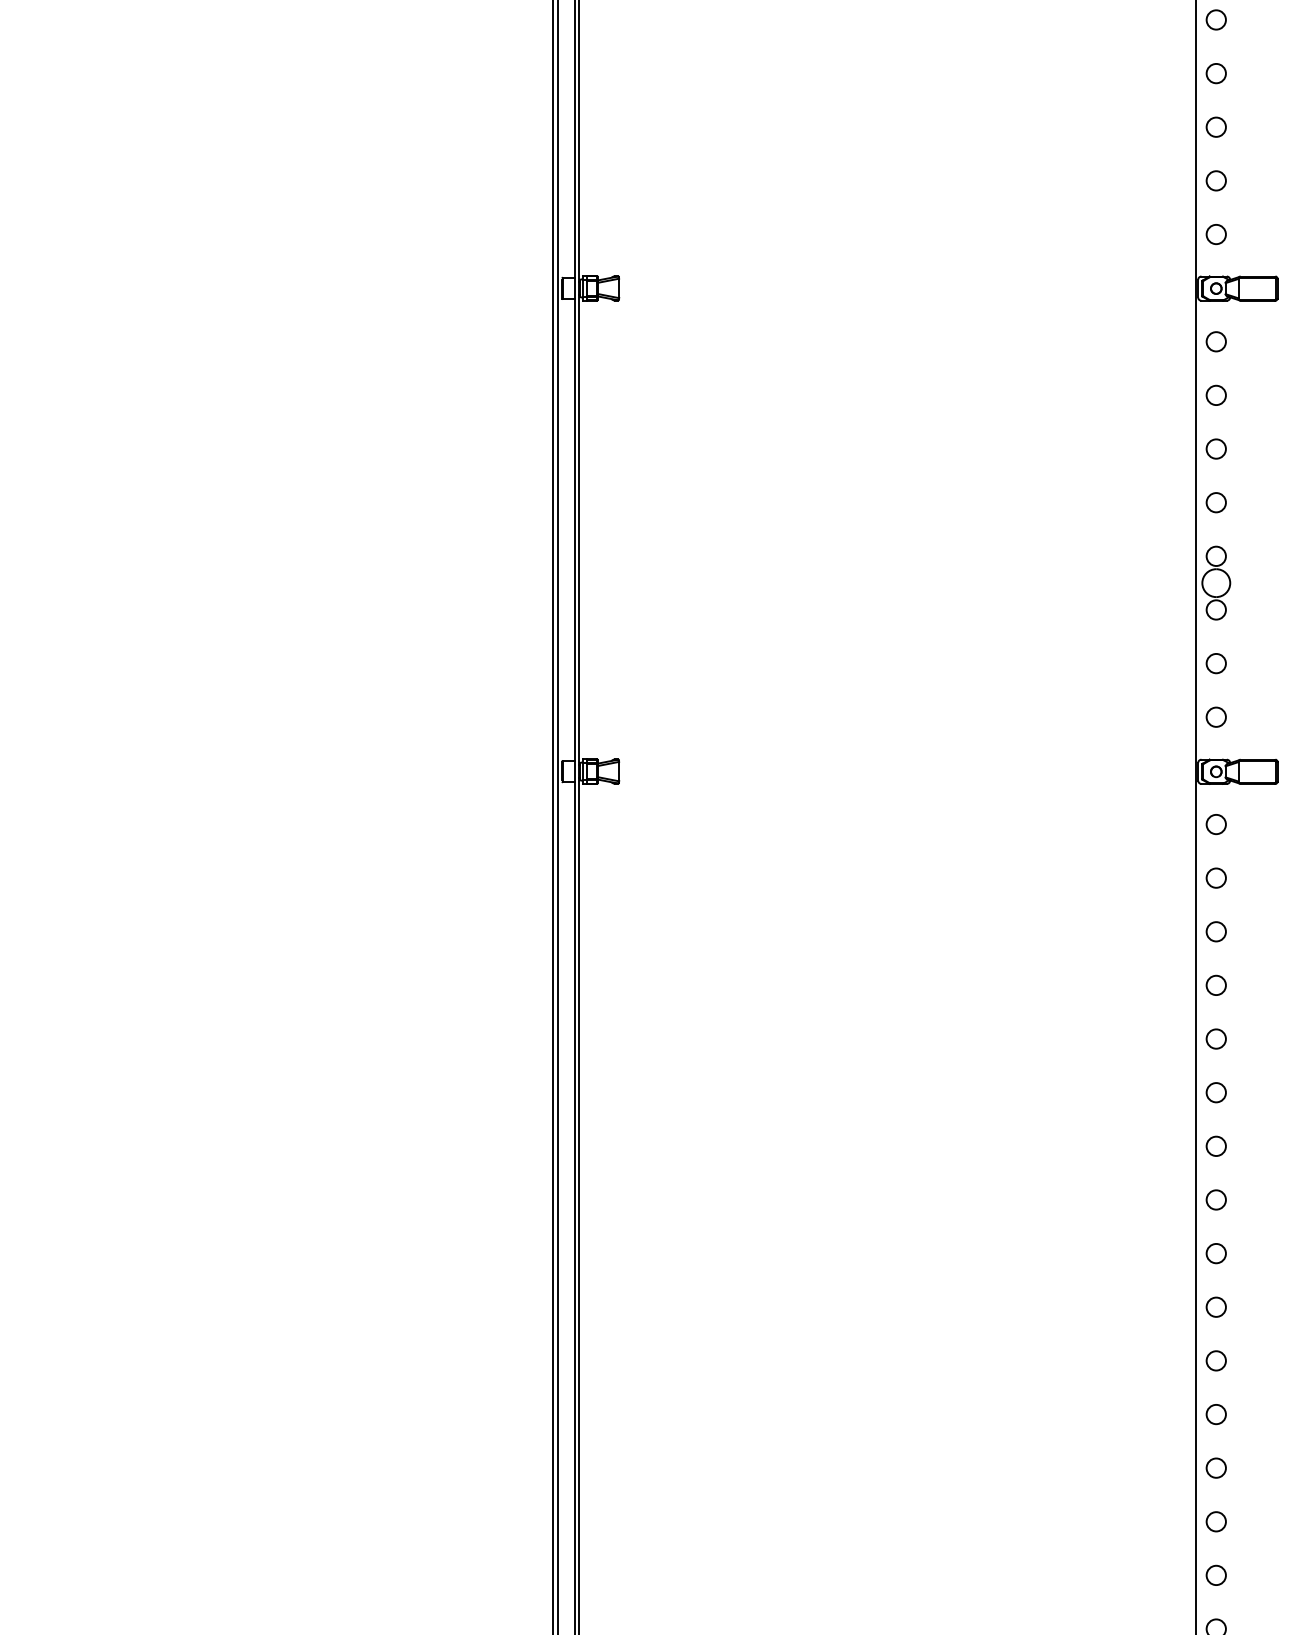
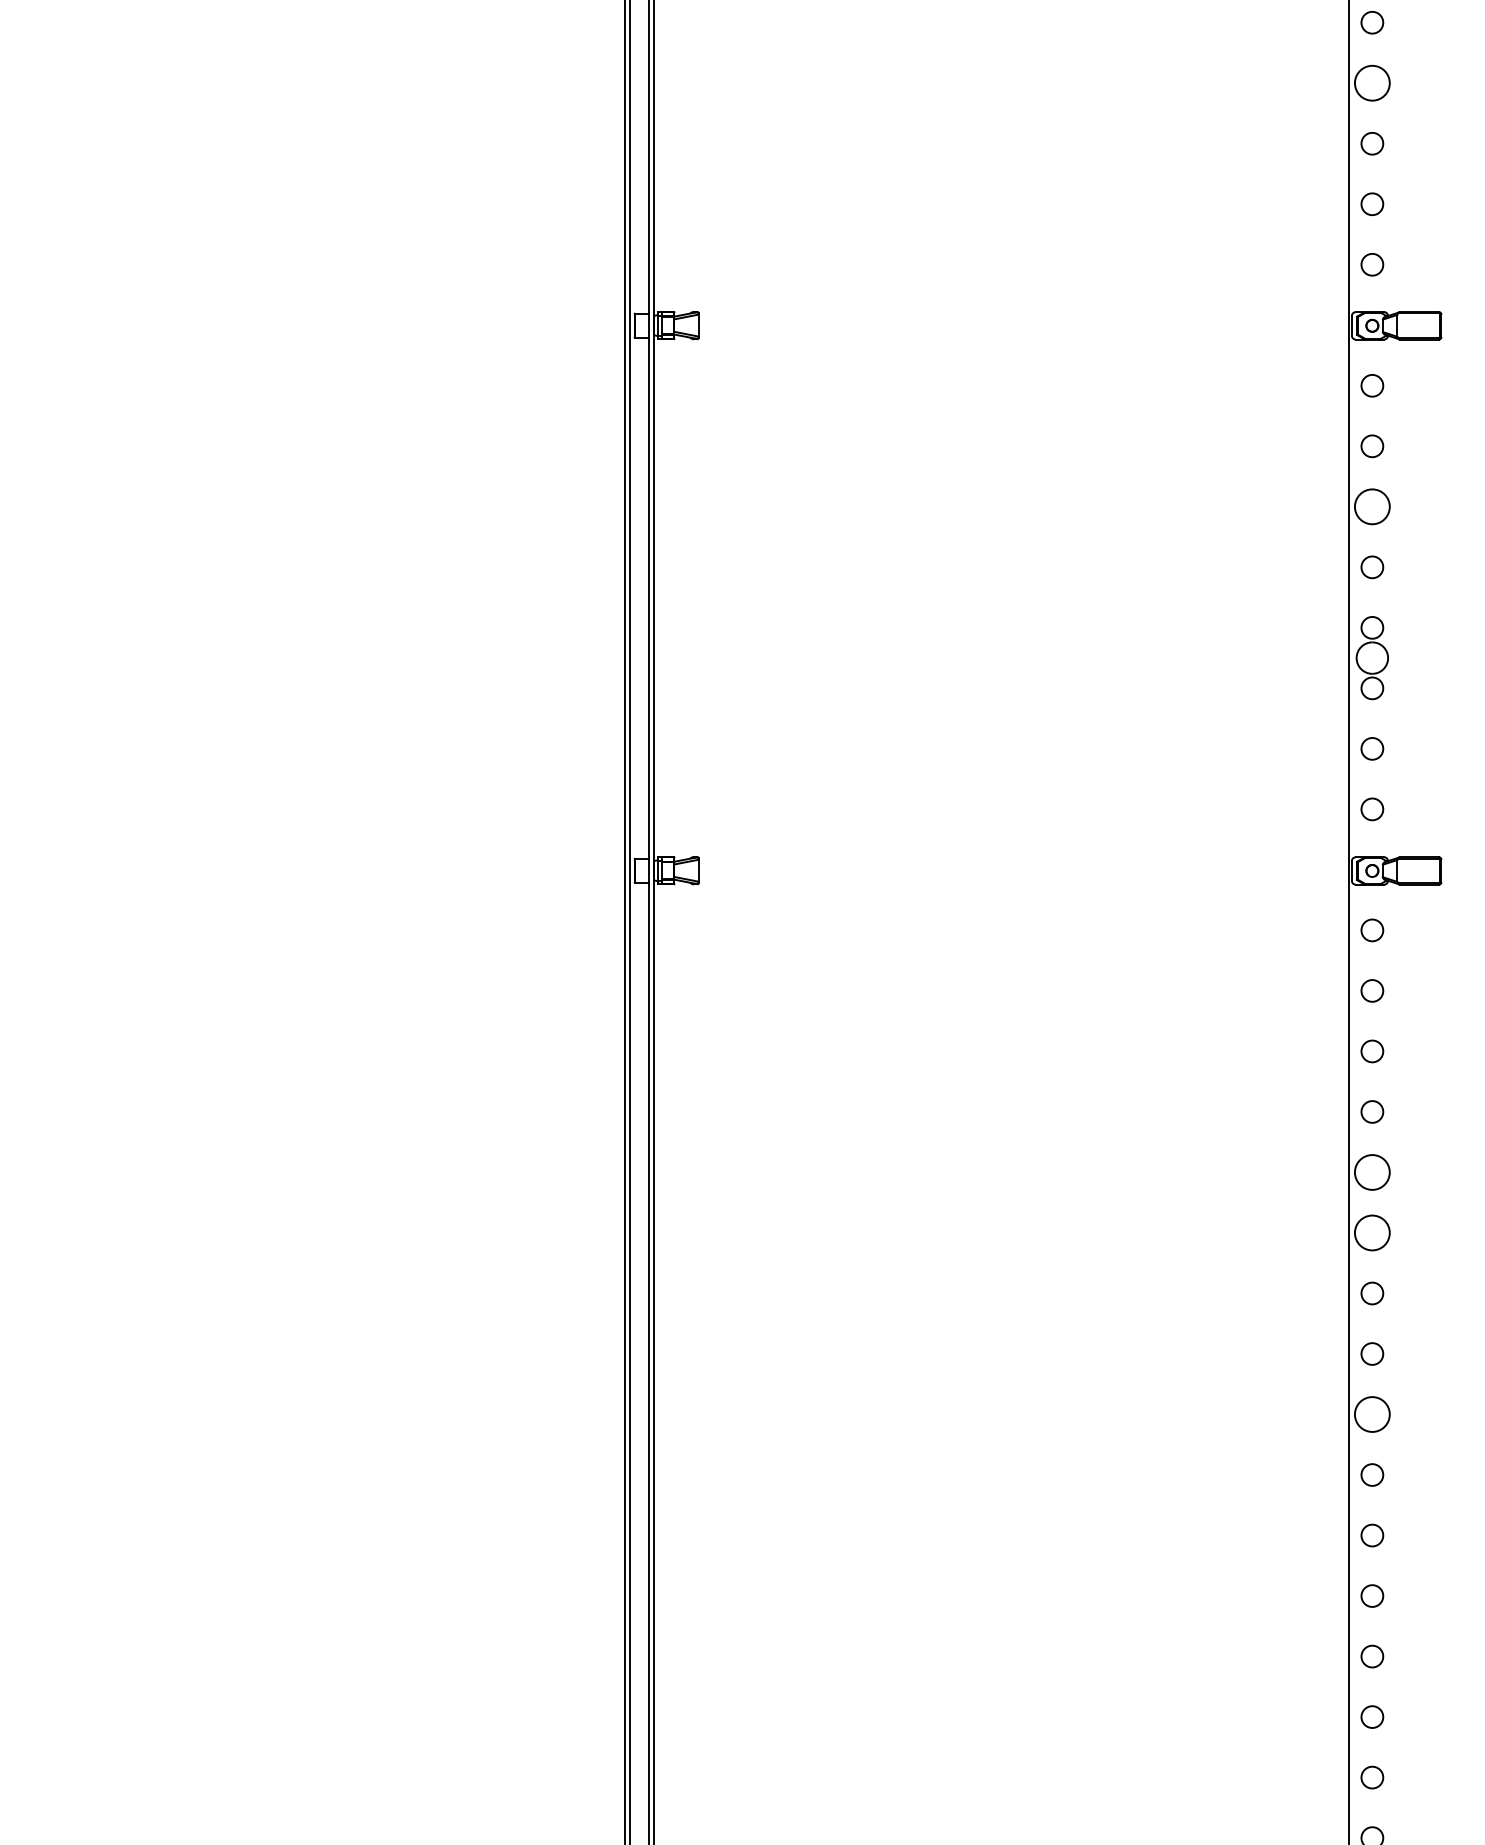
circle: (1215, 73) -> (1371, 83), size x1.6
circle: (1215, 448) -> (1371, 506), size x1.6
circle: (1215, 1038) -> (1371, 1171), size x1.6
circle: (1215, 1092) -> (1371, 1232), size x1.6
circle: (1215, 1253) -> (1371, 1414), size x1.6

